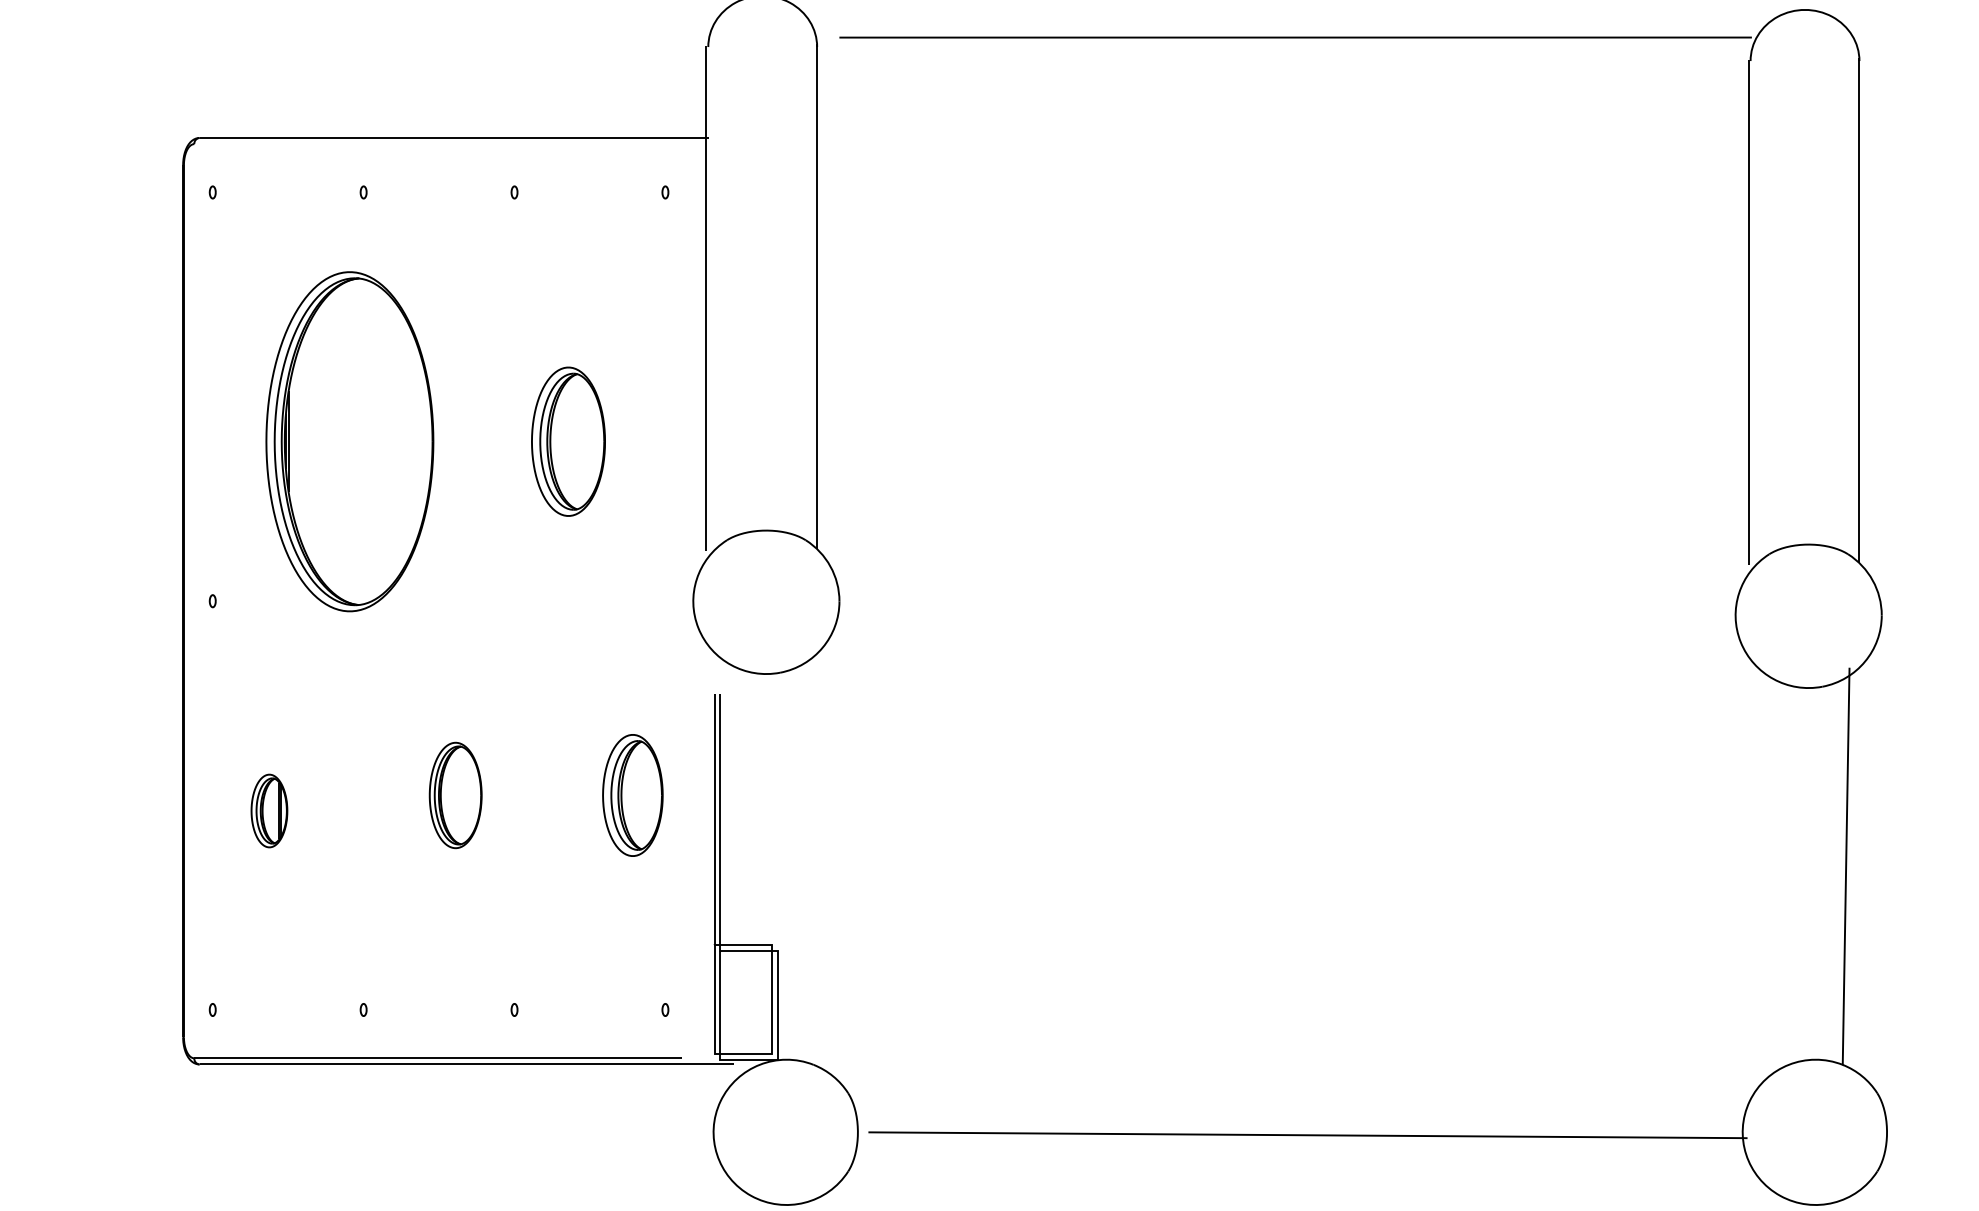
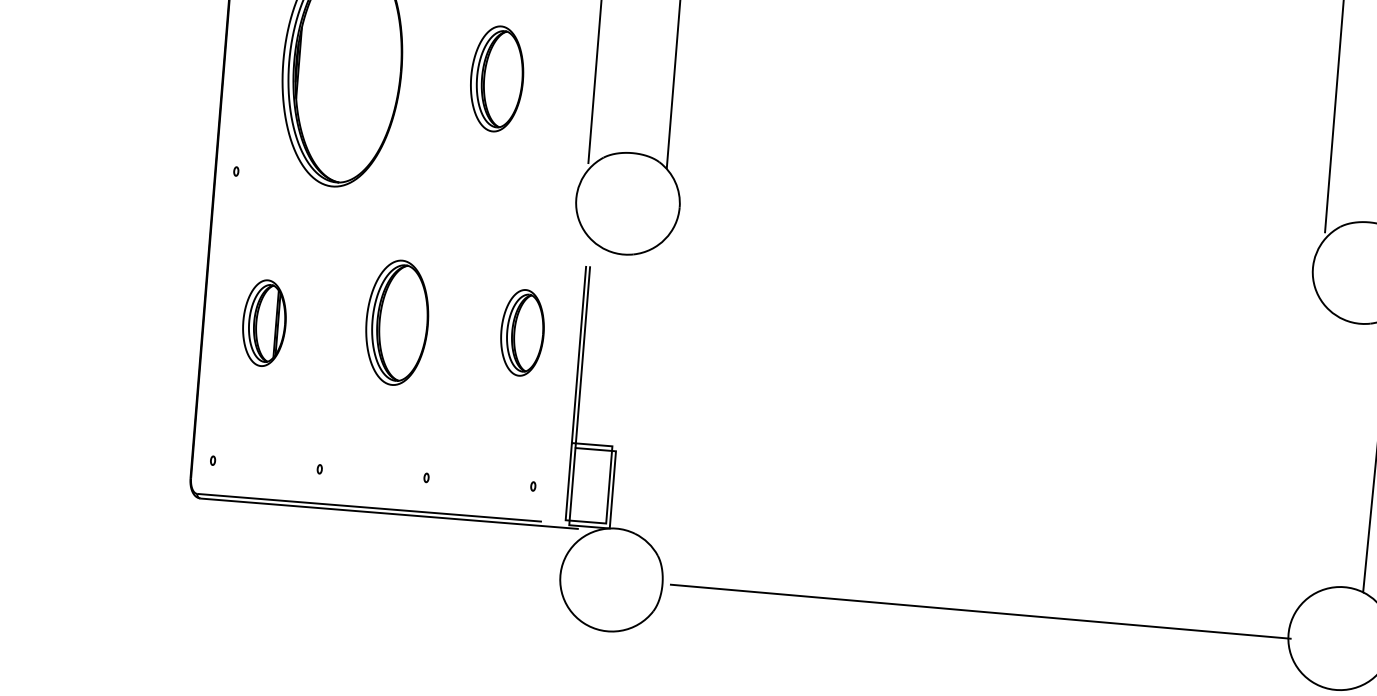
part: (455, 795) -> (396, 322), size x1.67
part: (269, 810) -> (264, 322), size x1.67

